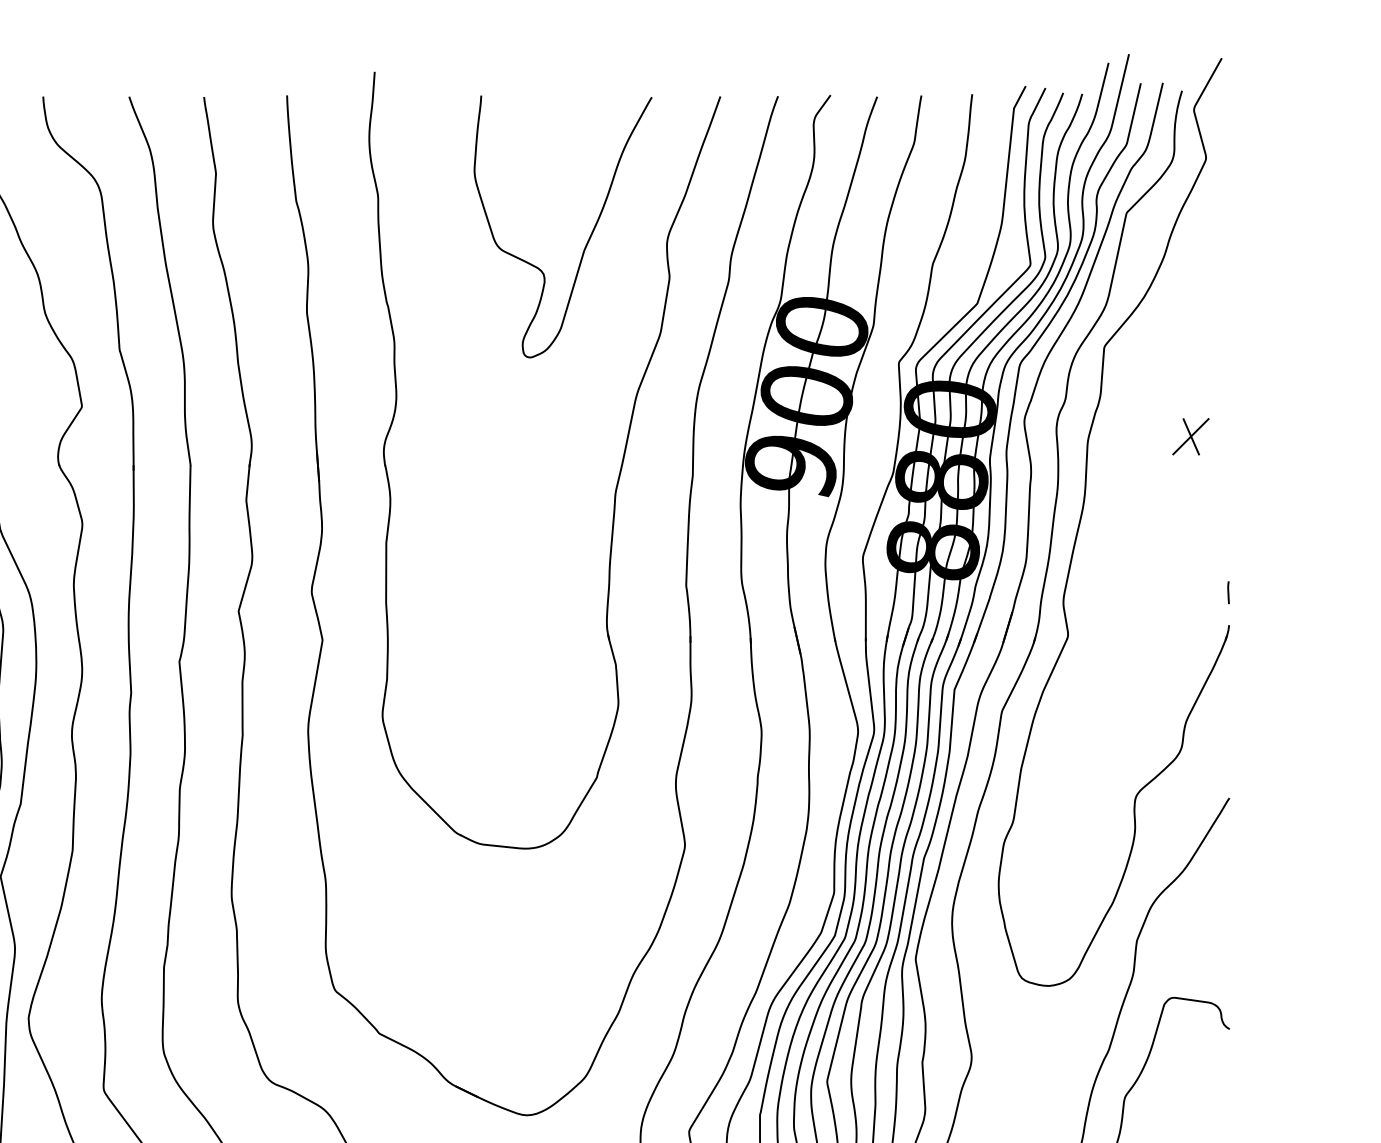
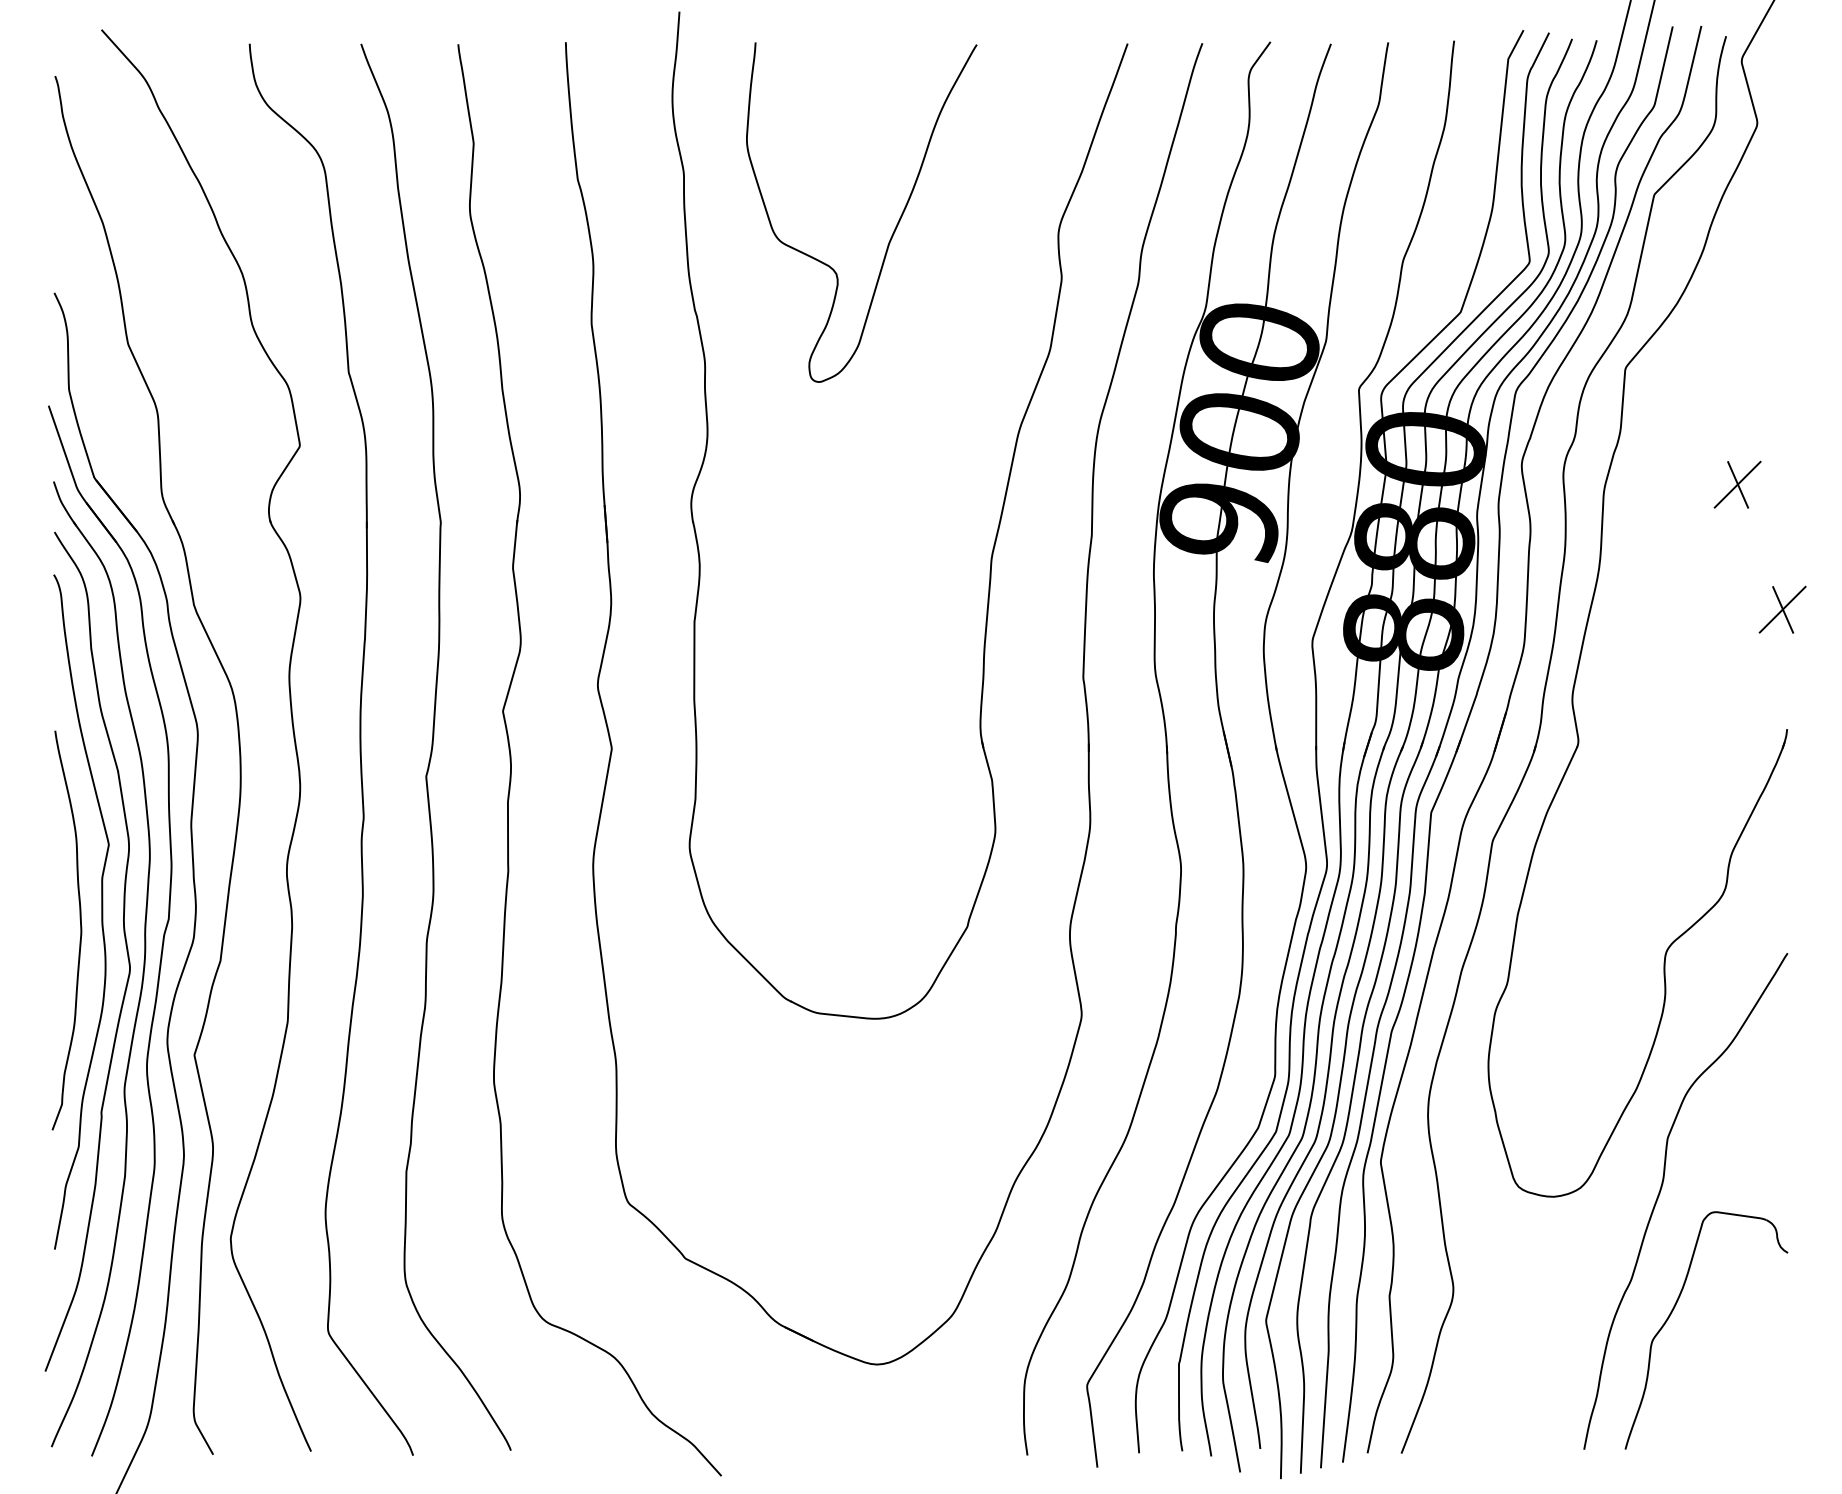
curve: (588, 239) -> (894, 228), moved
part: (1225, 532) -> (1782, 609), added
line: (1228, 592) -> (1786, 686), removed

